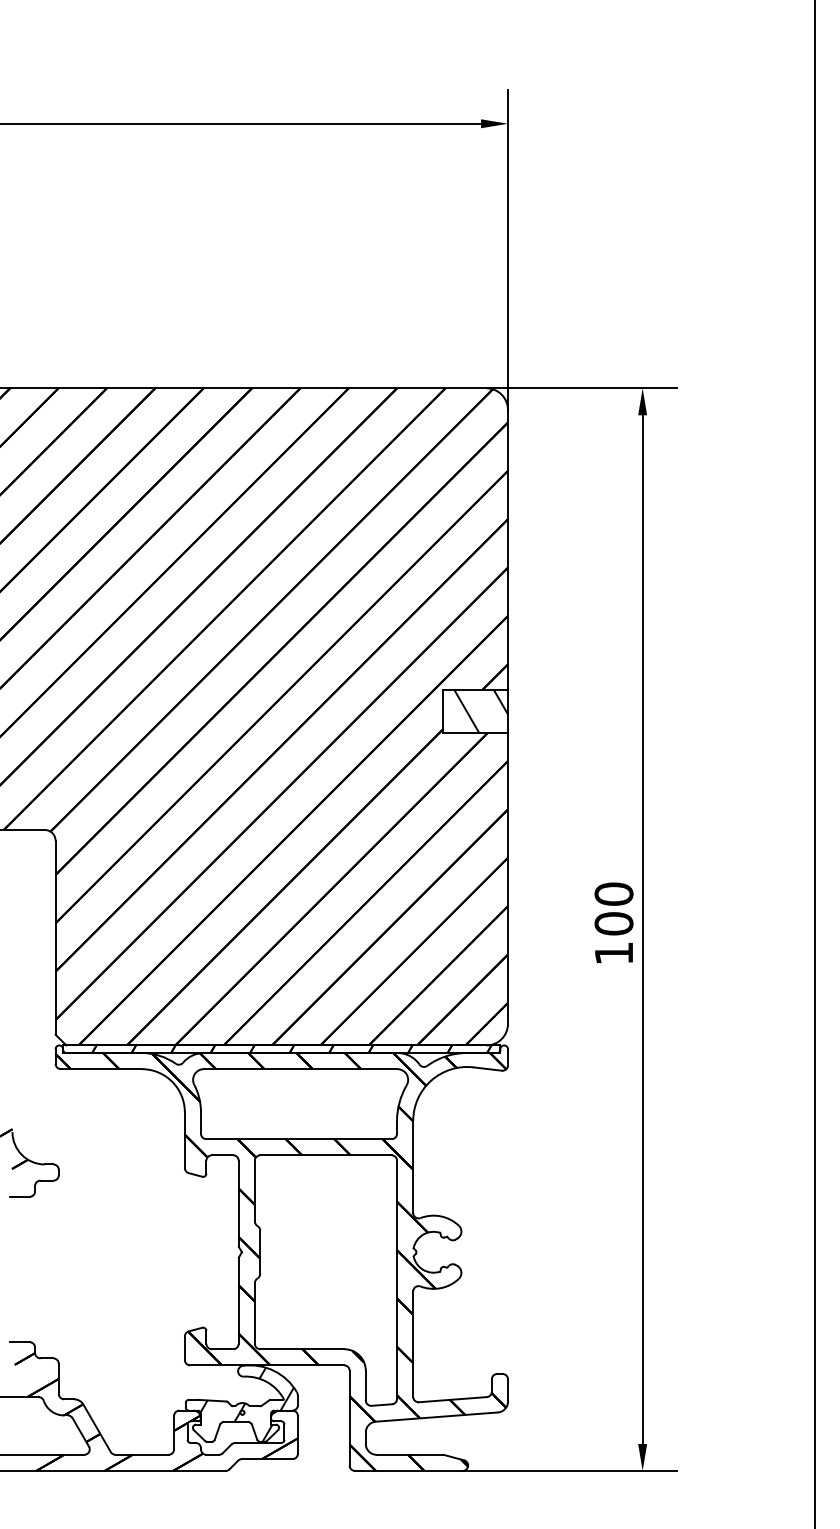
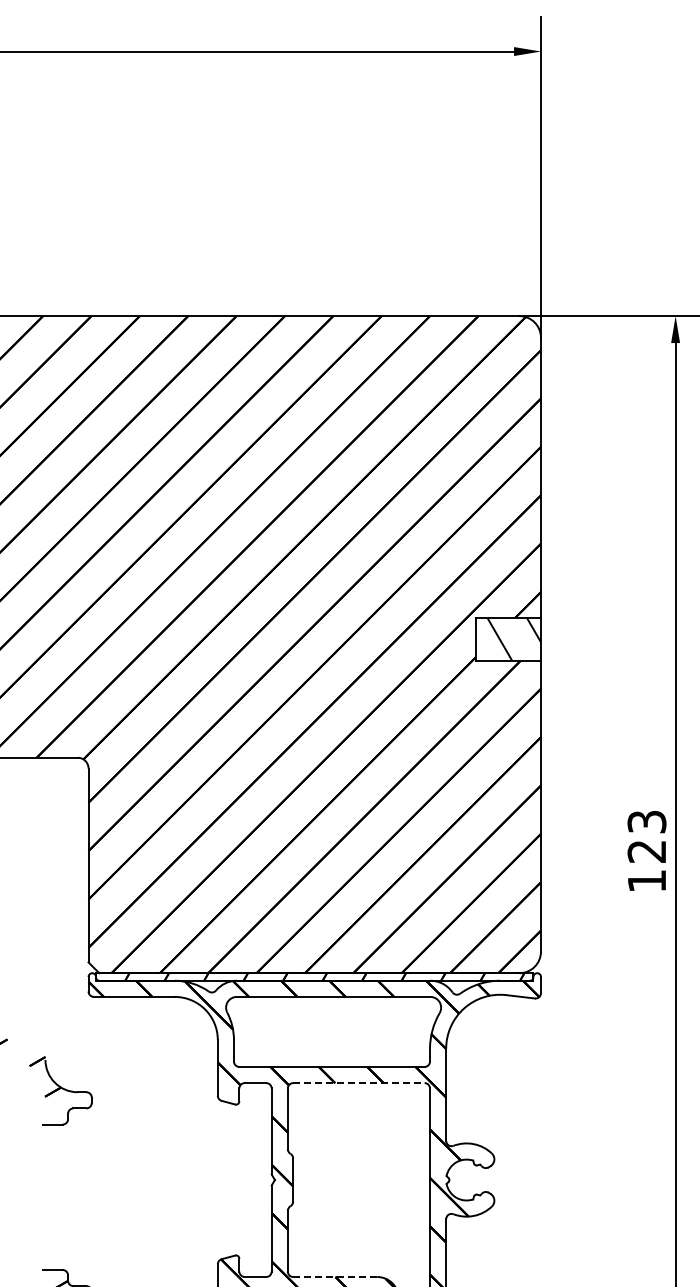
text: (613, 908) -> (646, 836), 100 -> 123
line: (325, 1155) -> (358, 1083), solid -> dashed
line: (301, 1349) -> (334, 1277), solid -> dashed

